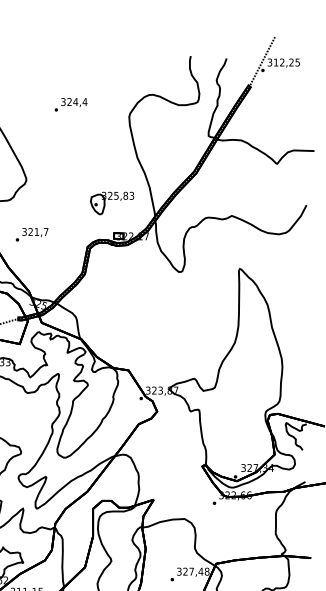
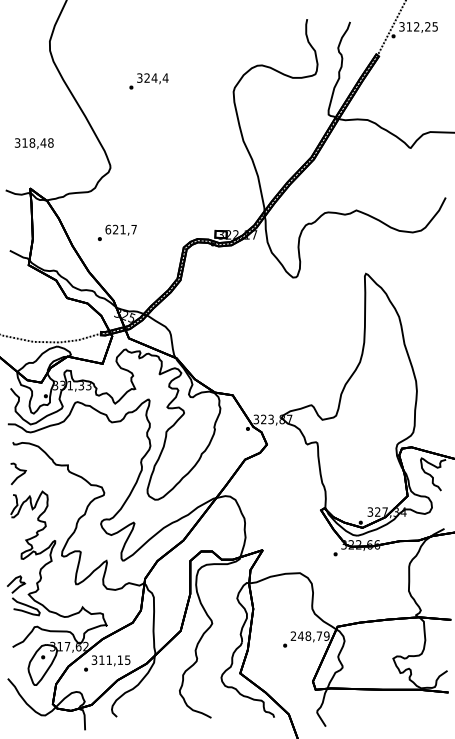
text: (70, 104) -> (148, 81), moved
part: (111, 203) -> (212, 195), removed
text: (24, 231) -> (108, 229), 321,7 -> 621,7
text: (192, 571) -> (309, 635), 327,48 -> 248,79

